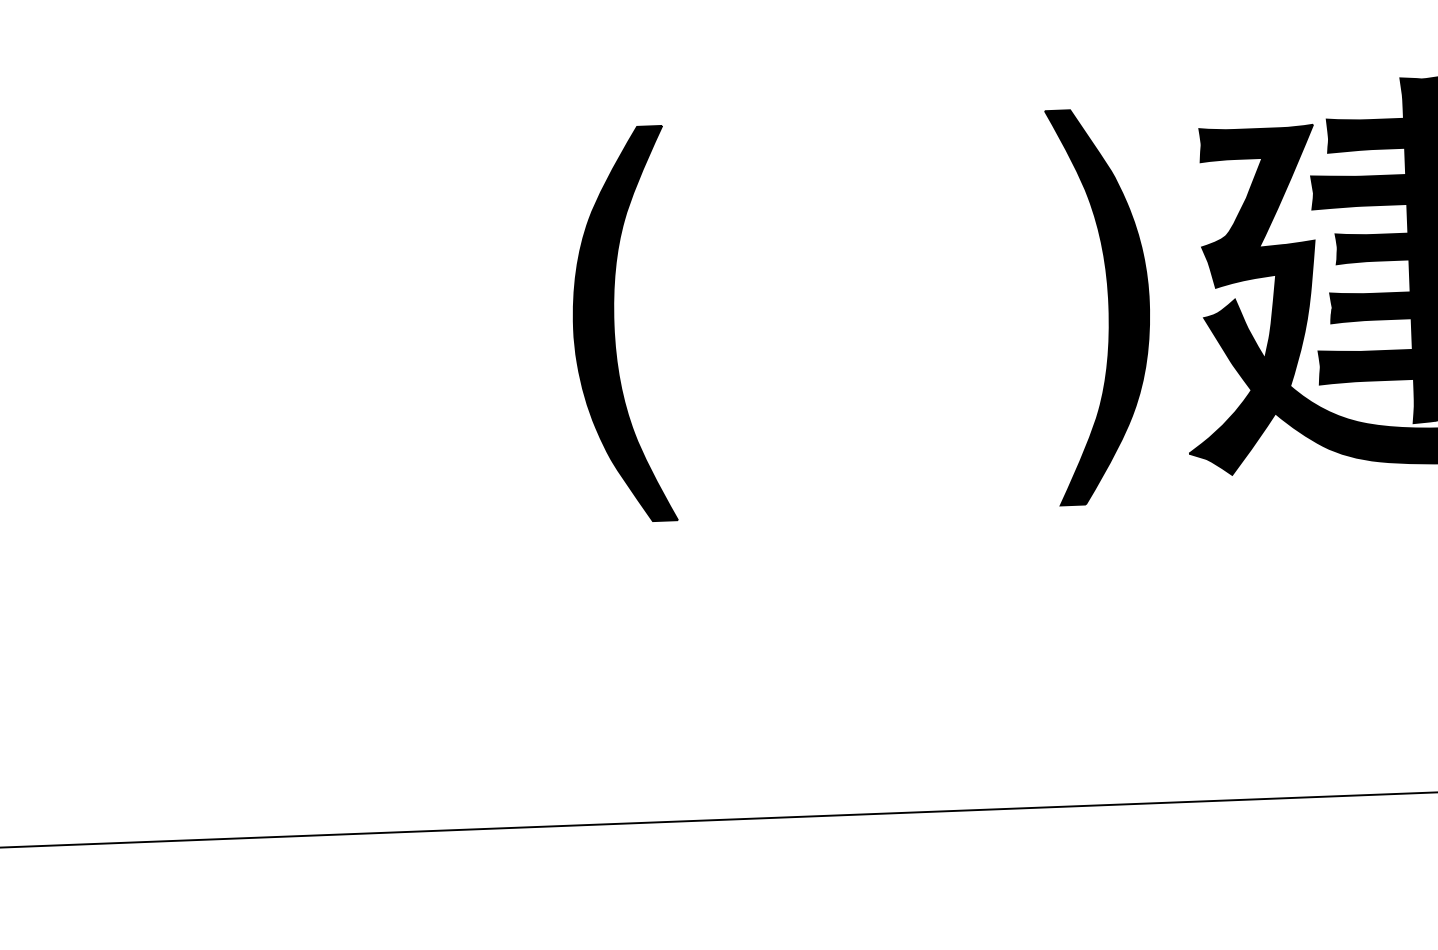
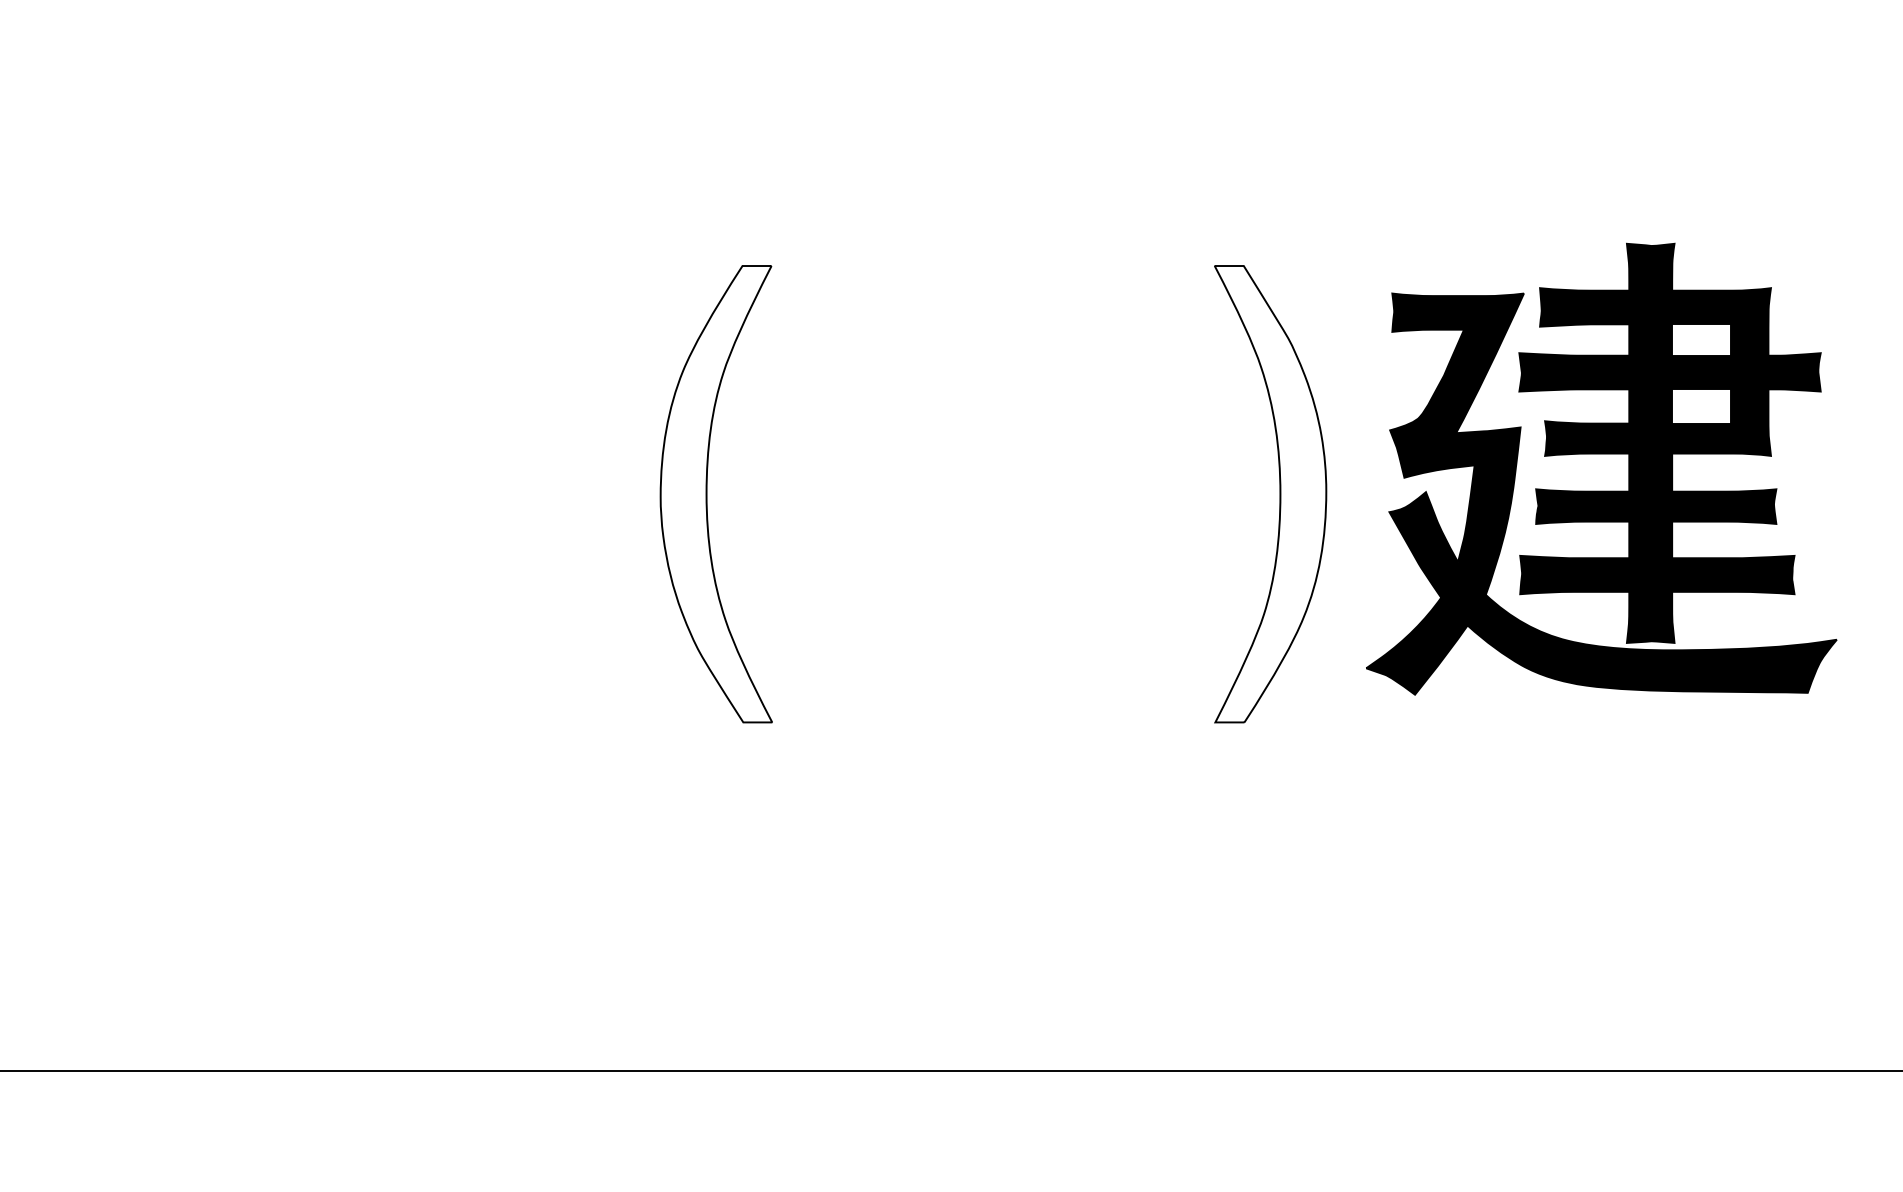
fill: (1100, 306) -> (1270, 494), removed
fill: (622, 325) -> (716, 494), removed

